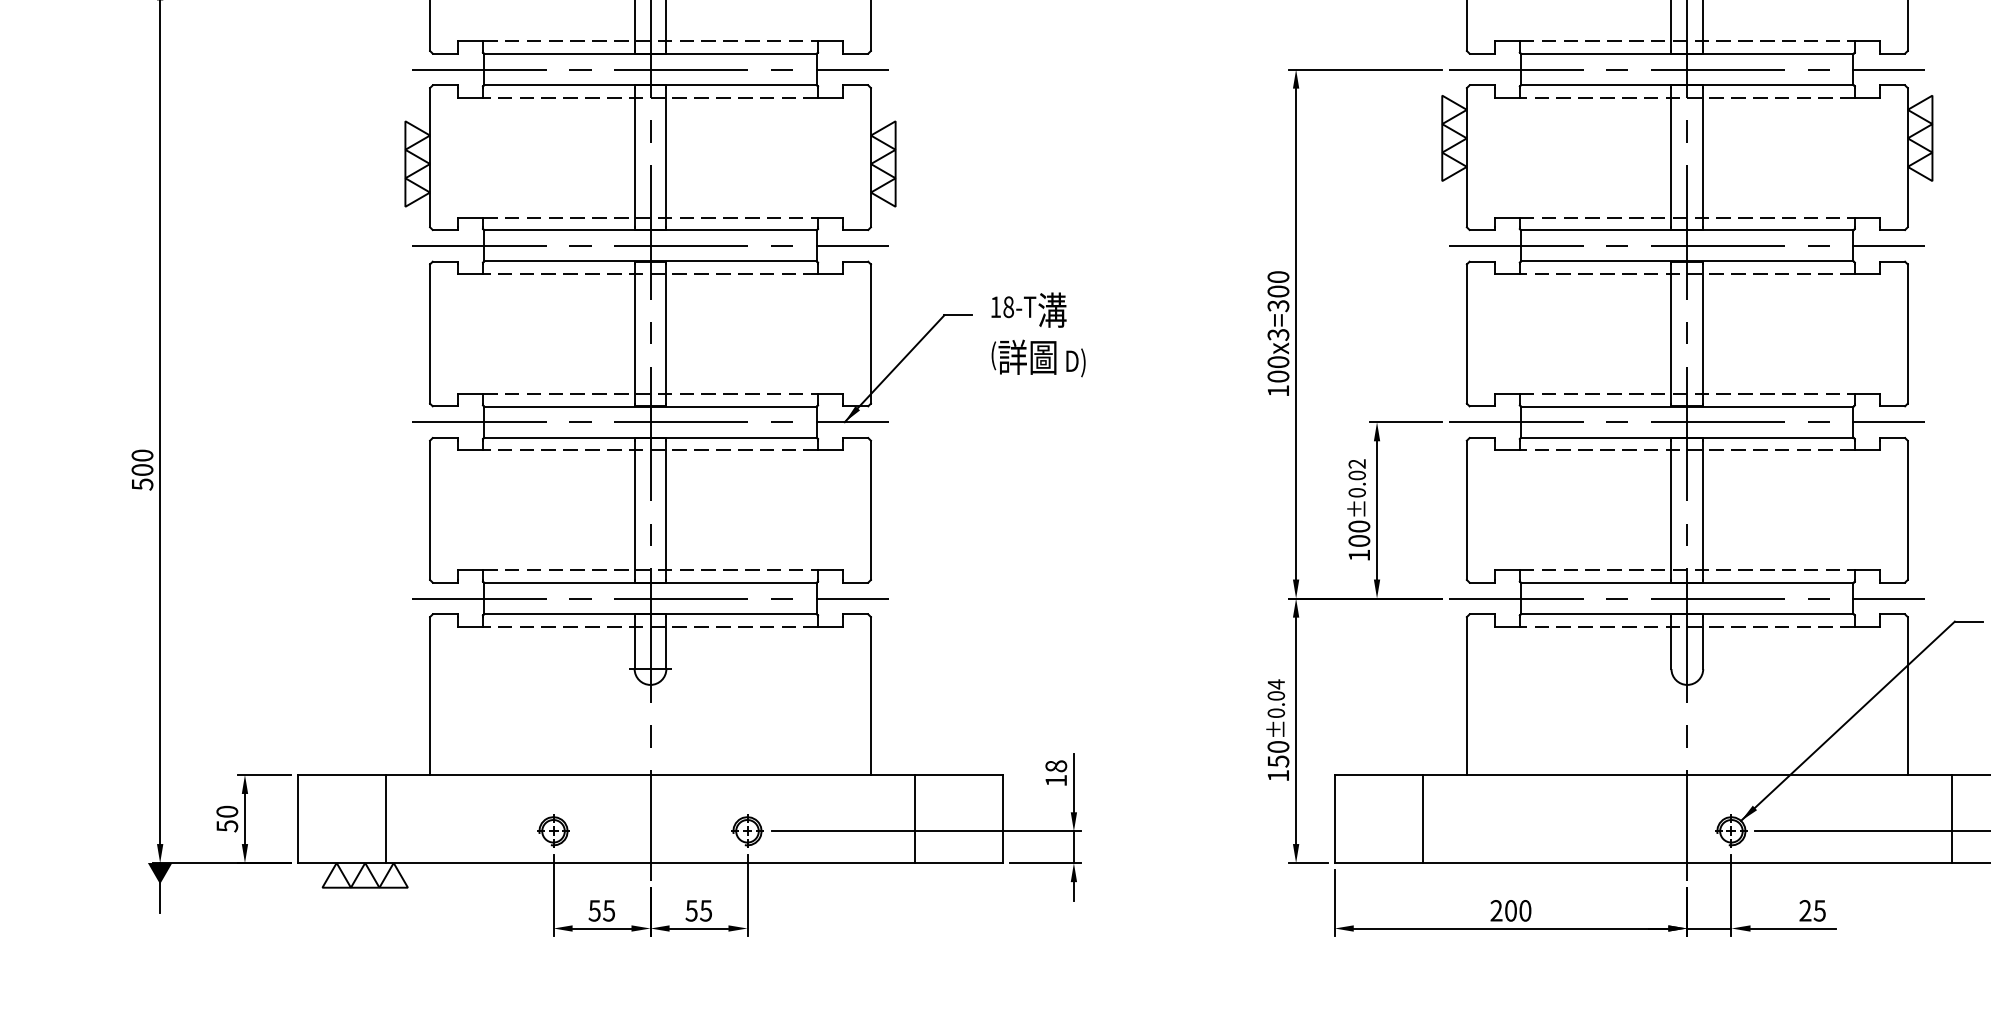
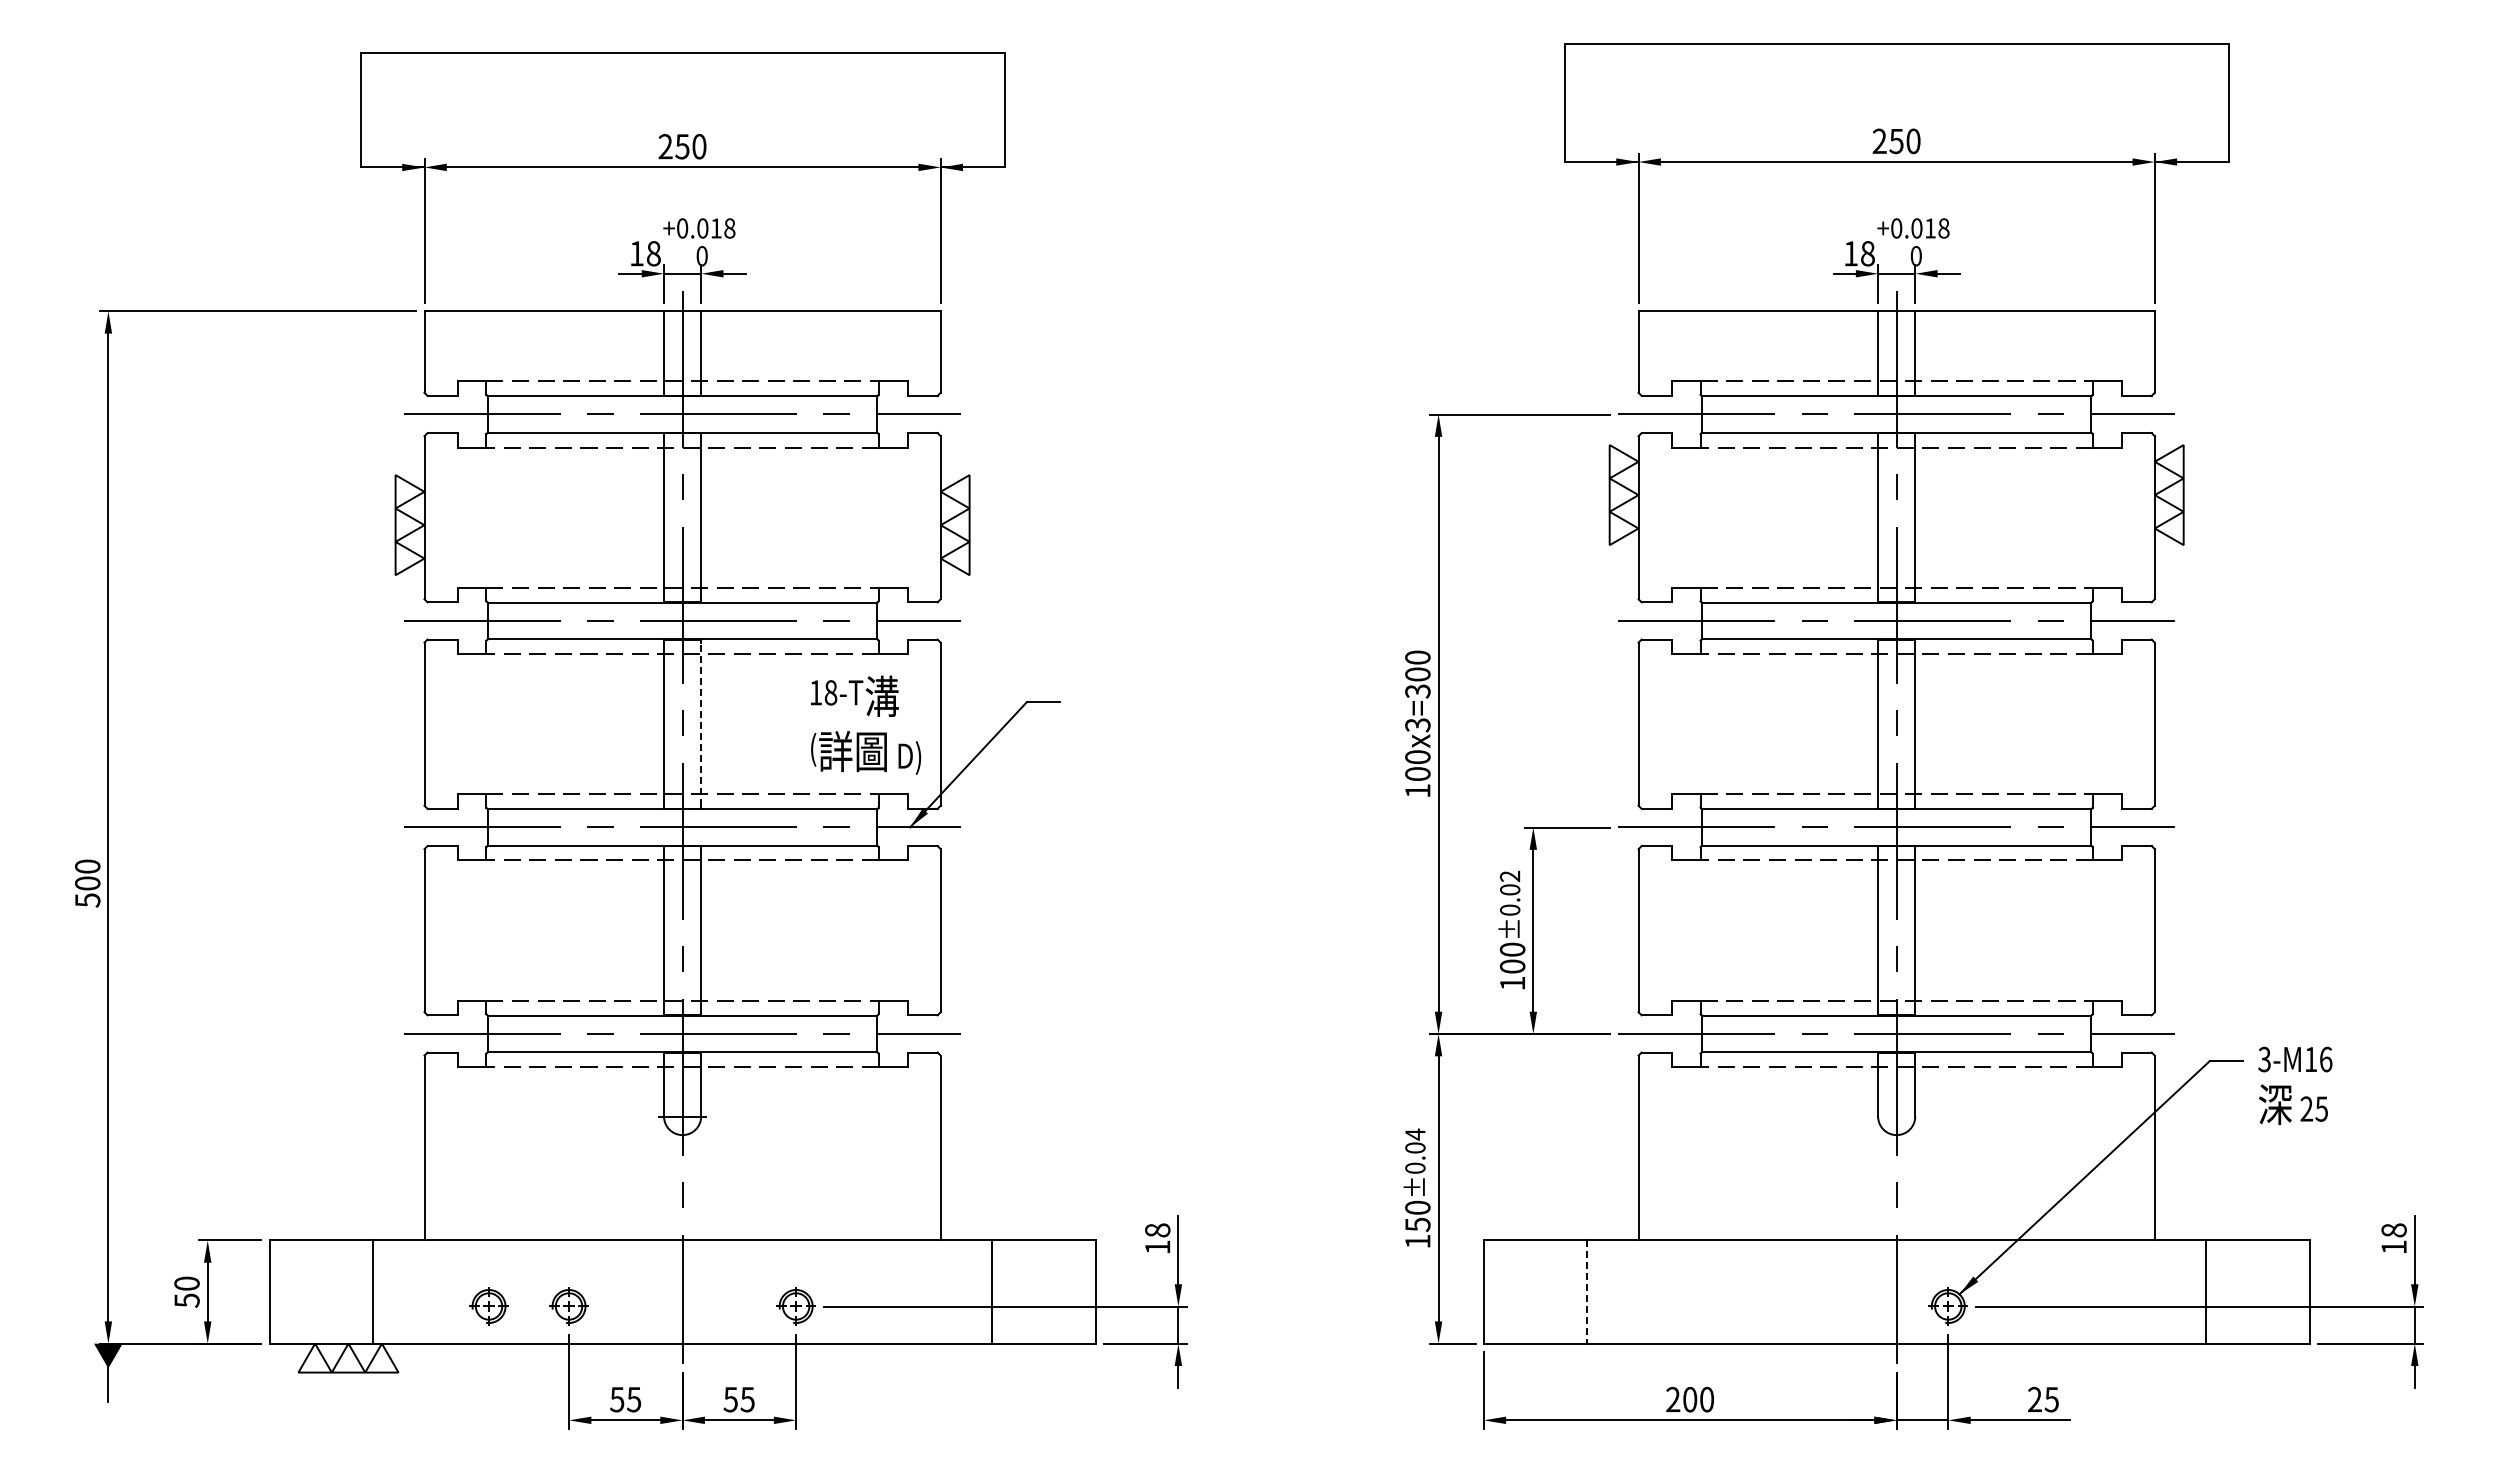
line: (666, 334) -> (701, 724), solid -> dashed
text: (1039, 334) -> (866, 724), moved
line: (1422, 819) -> (1586, 1292), solid -> dashed
part: (484, 831) -> (488, 1306), added

